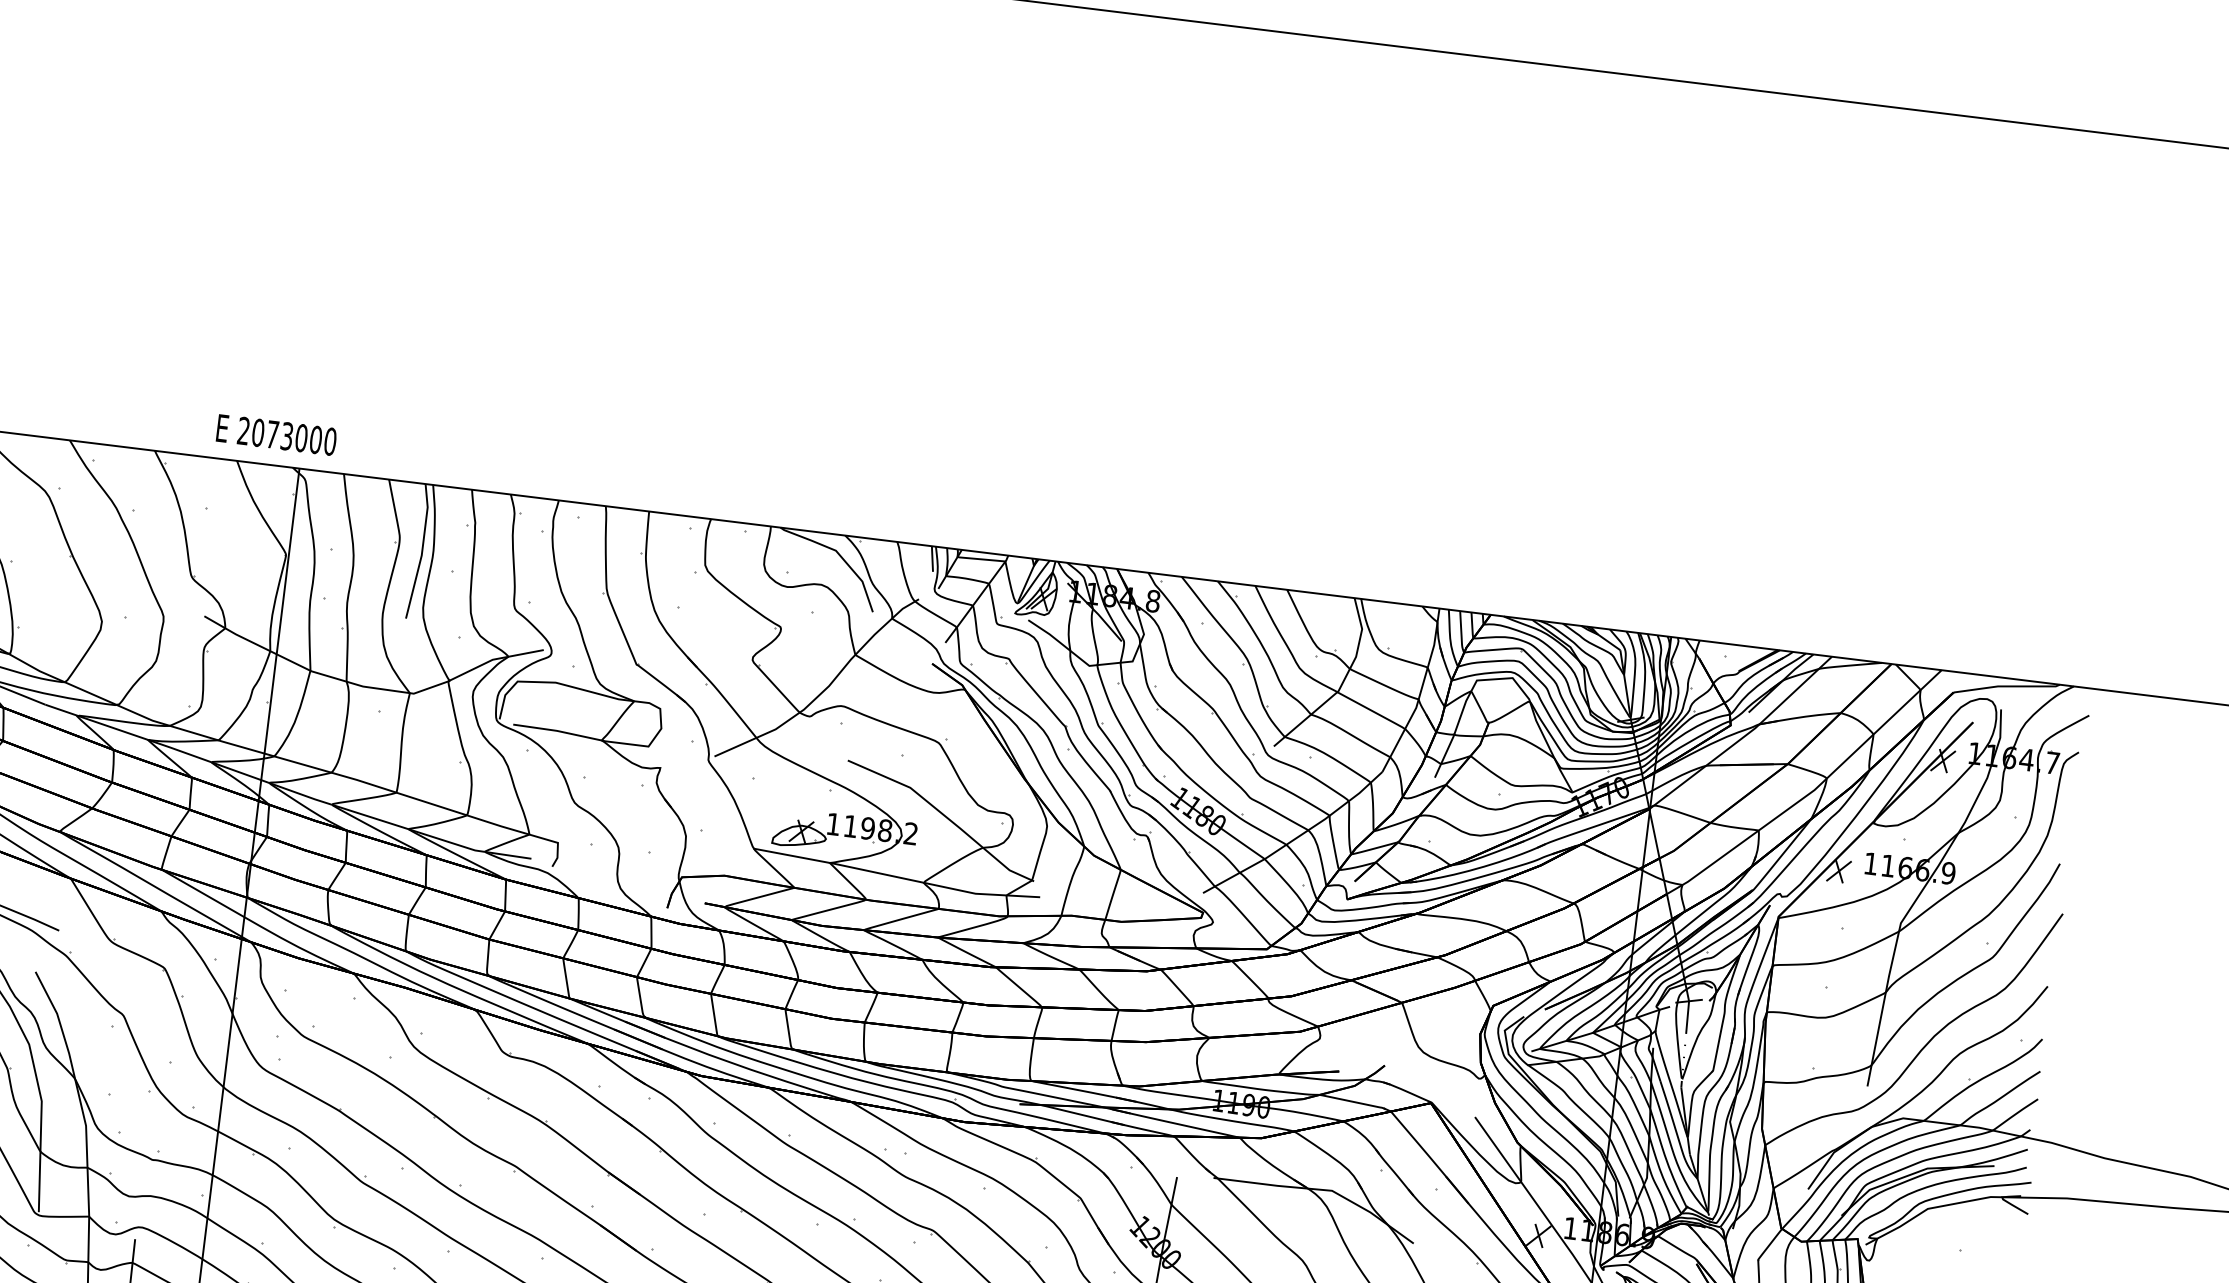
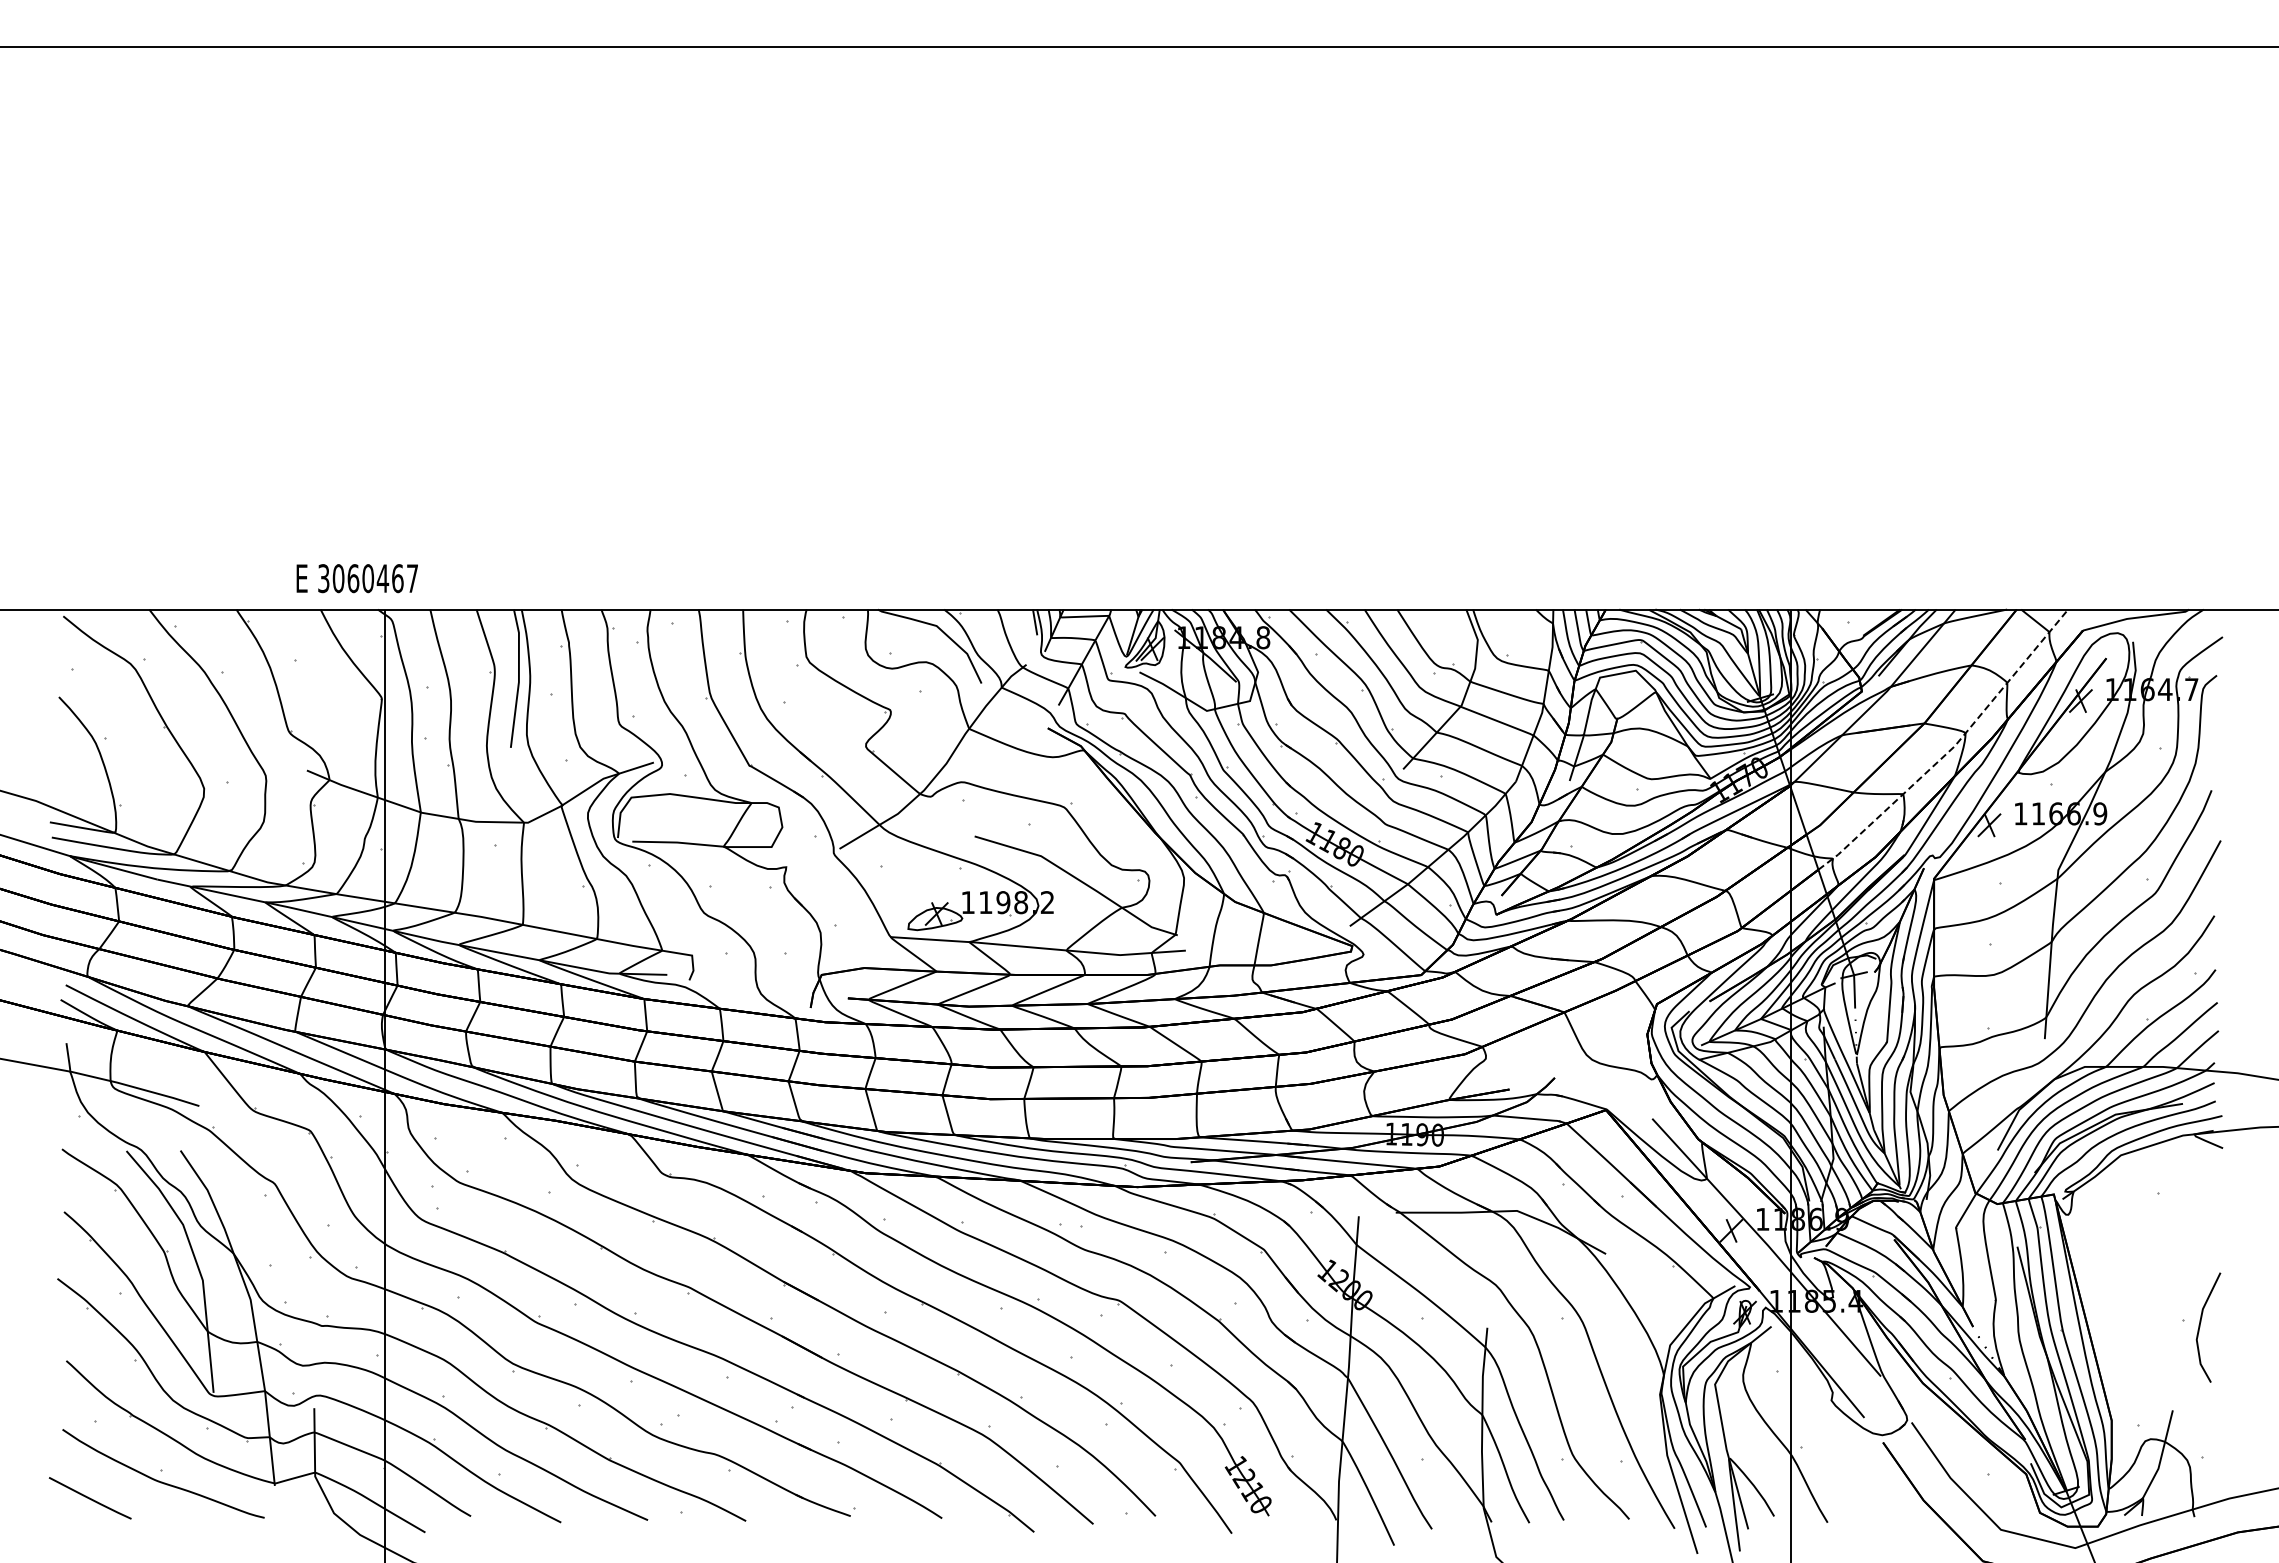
text: (287, 436) -> (368, 578), 2073000 -> 3060467
line: (1812, 791) -> (1952, 748), solid -> dashed

